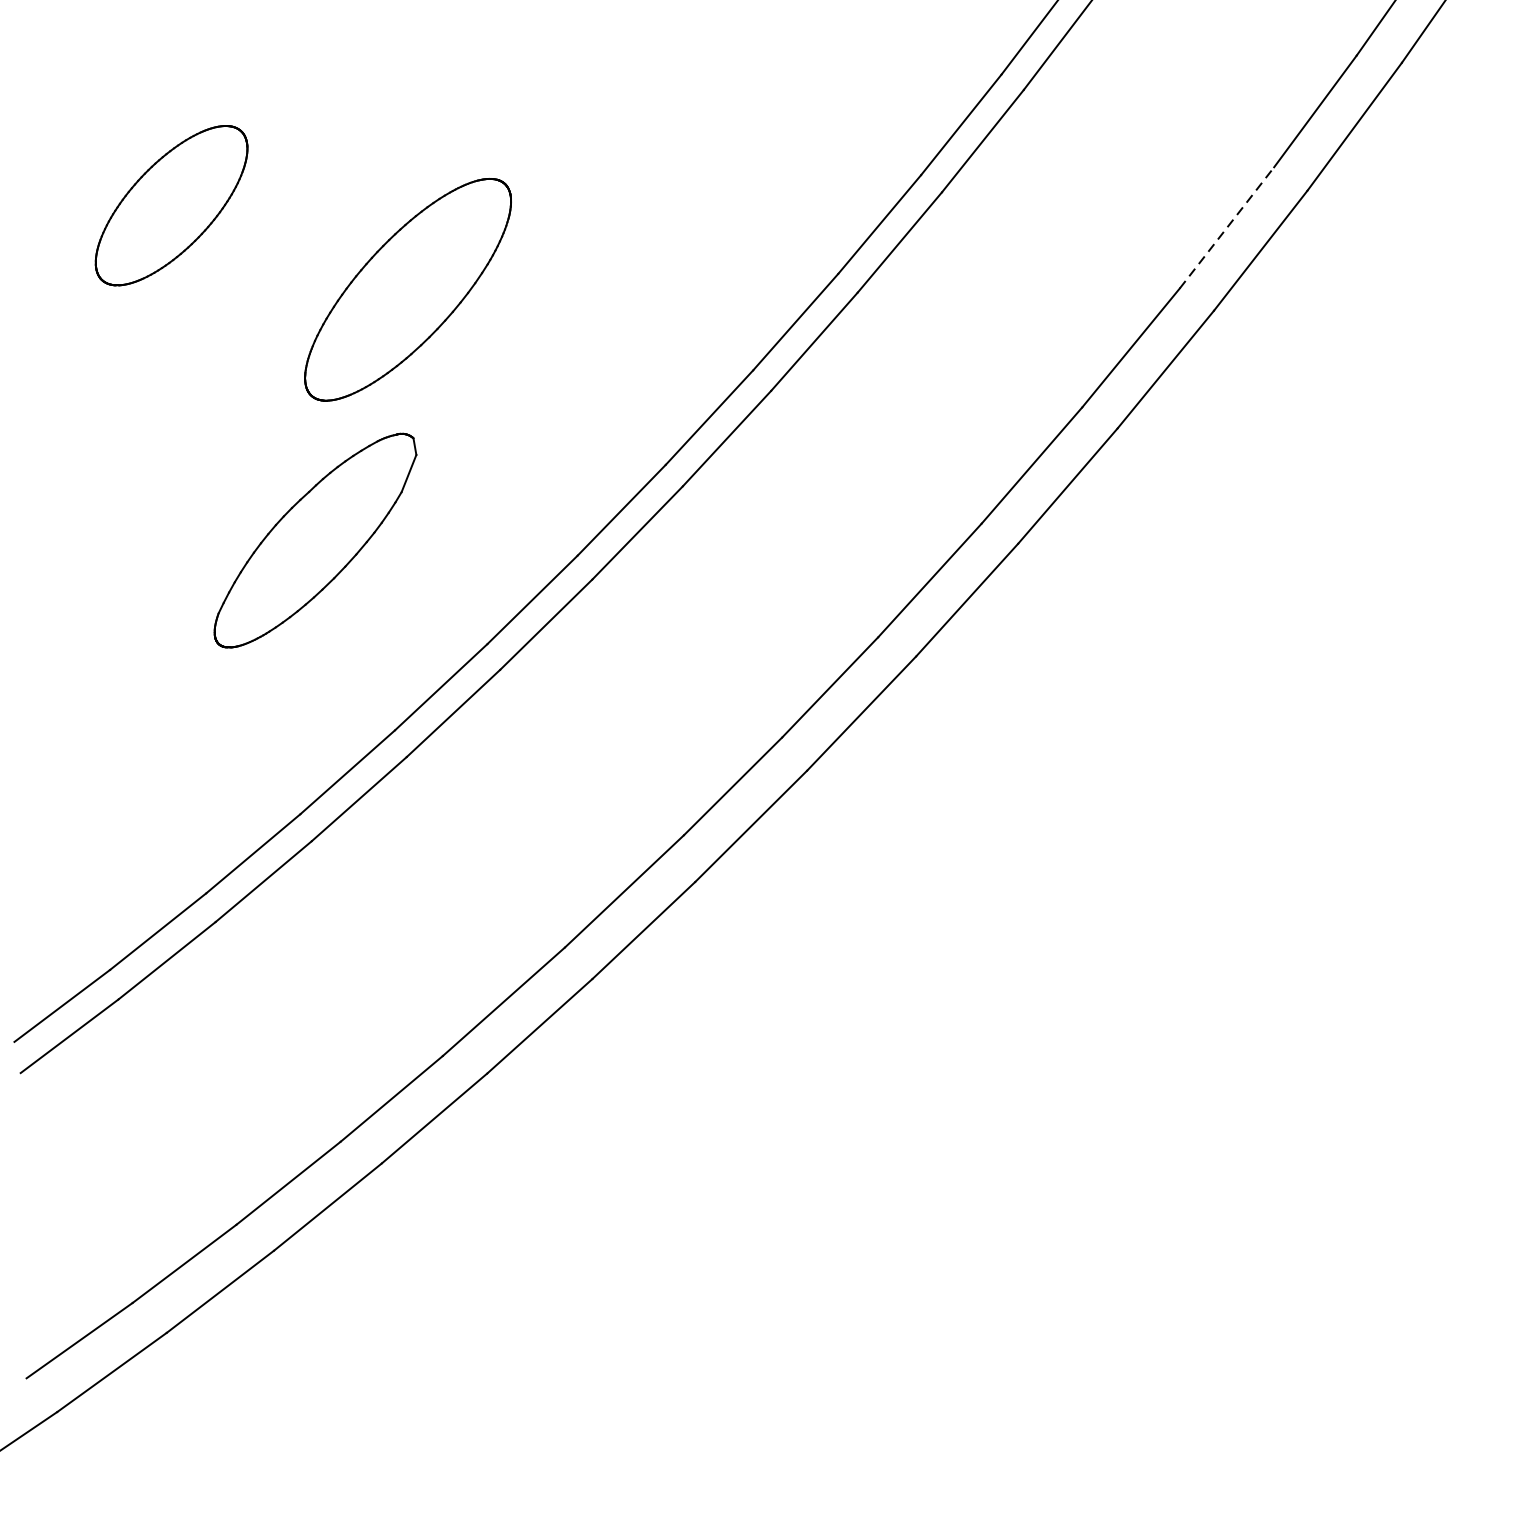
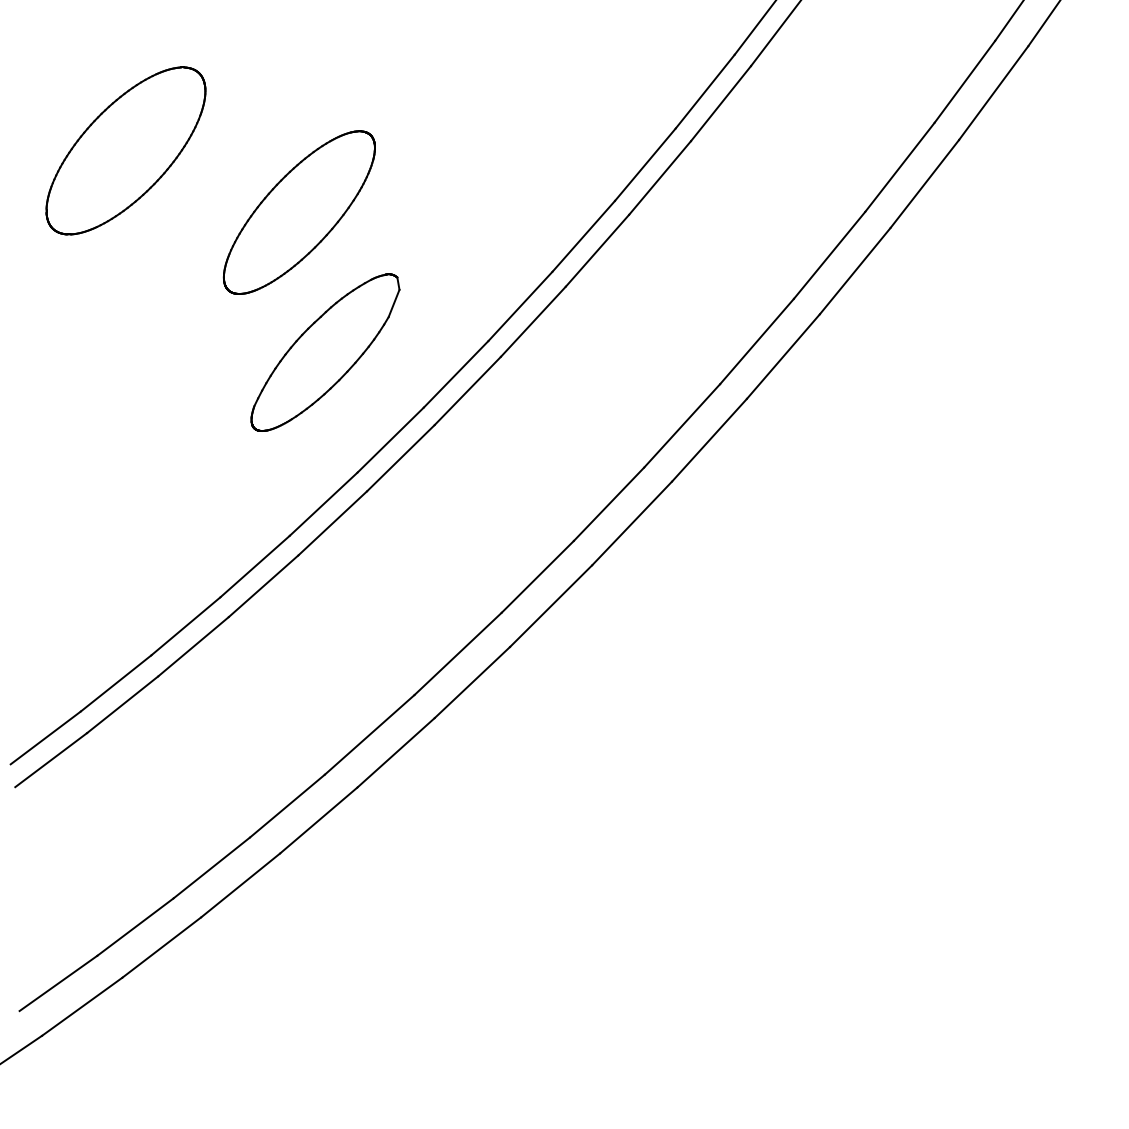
part: (170, 205) -> (125, 150), size x1.43
line: (1227, 226) -> (900, 166), dashed -> solid
part: (315, 540) -> (325, 352), moved

